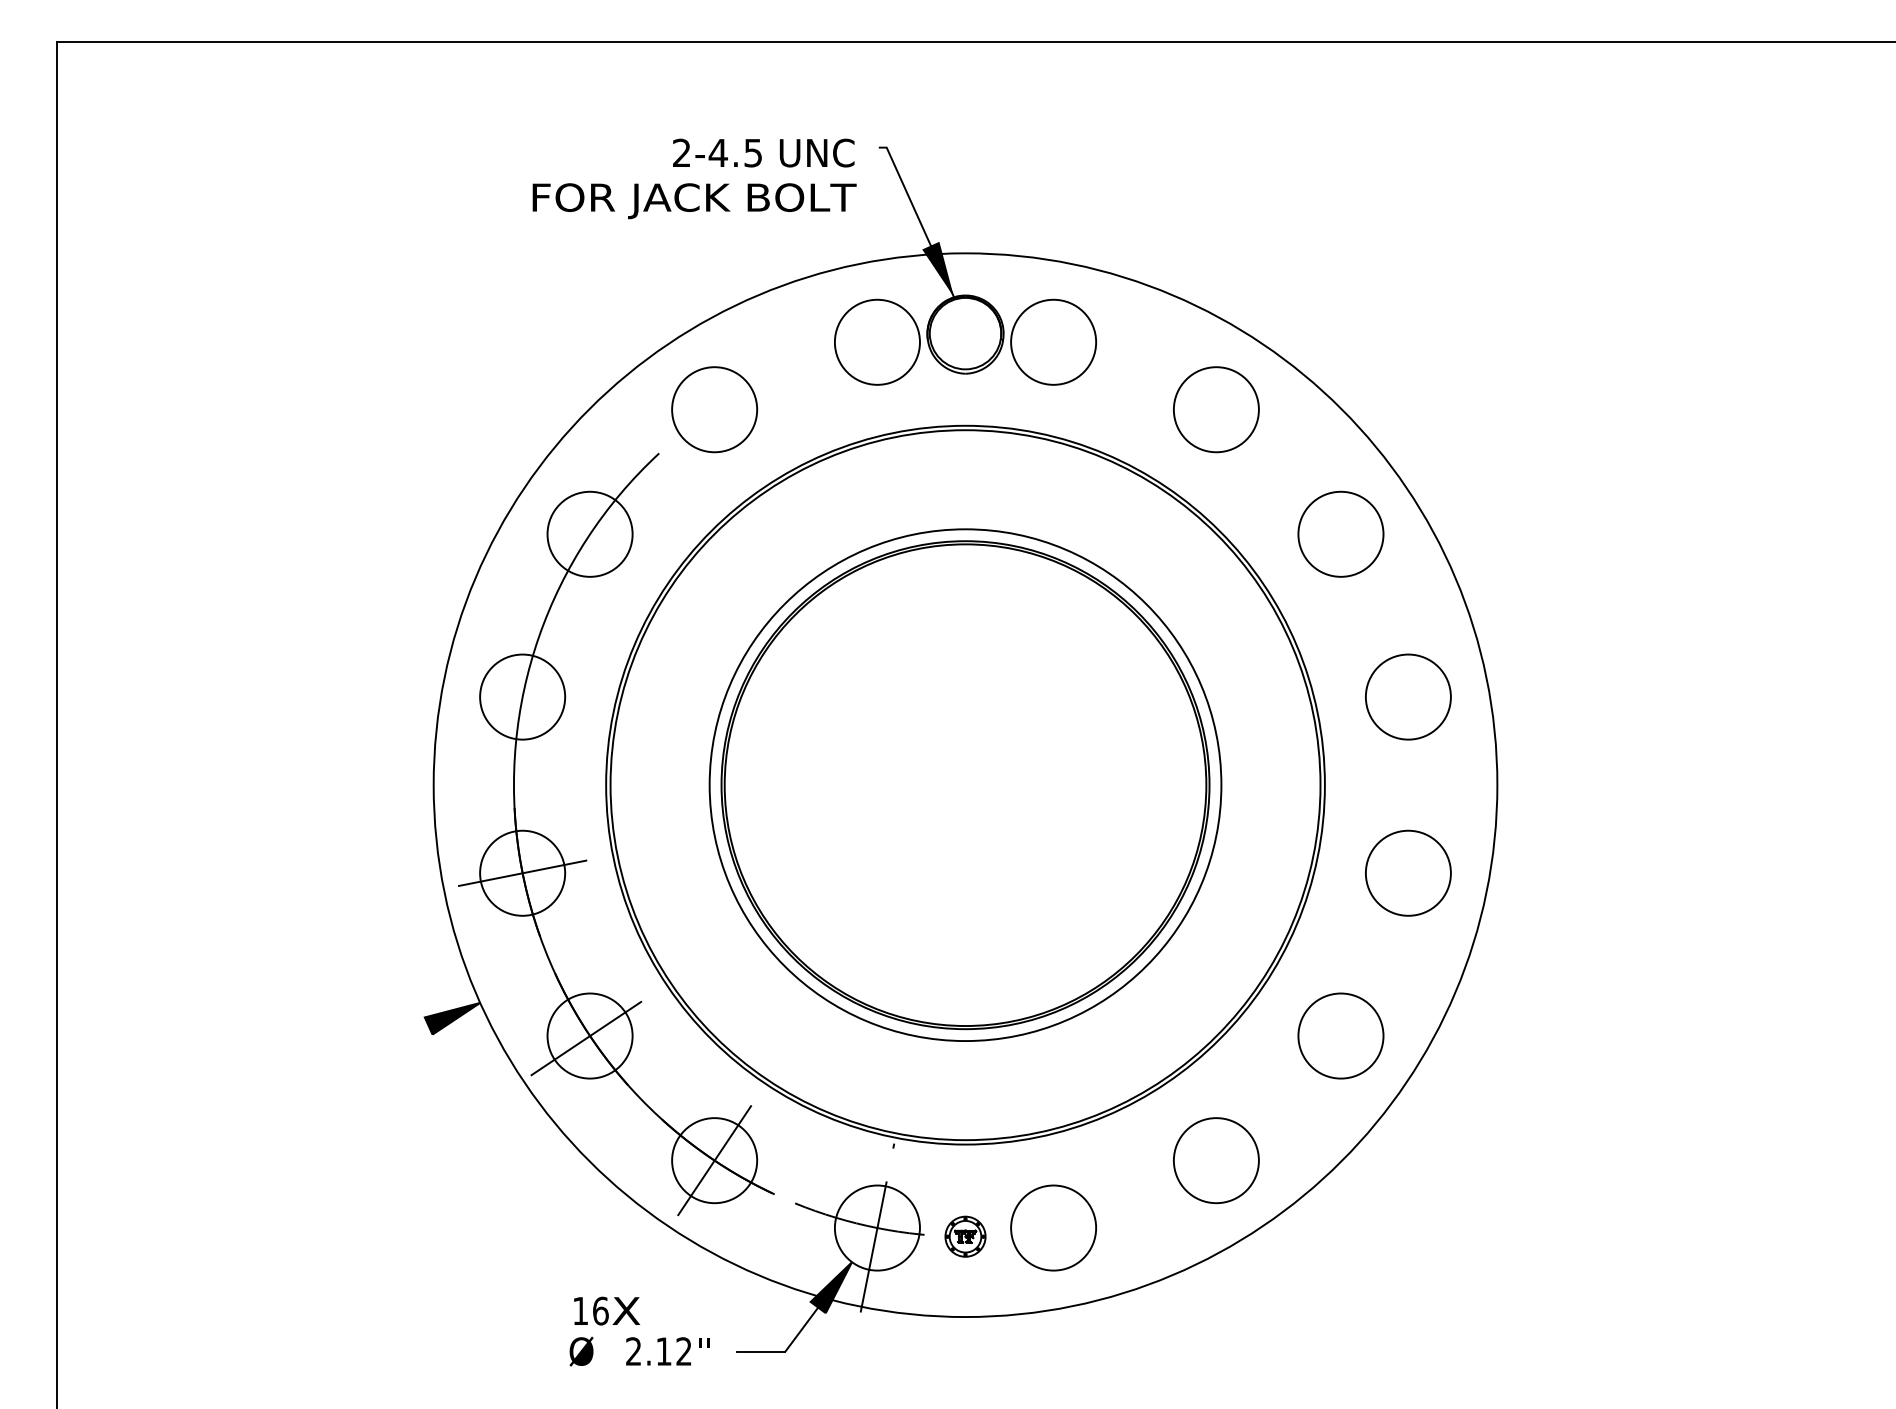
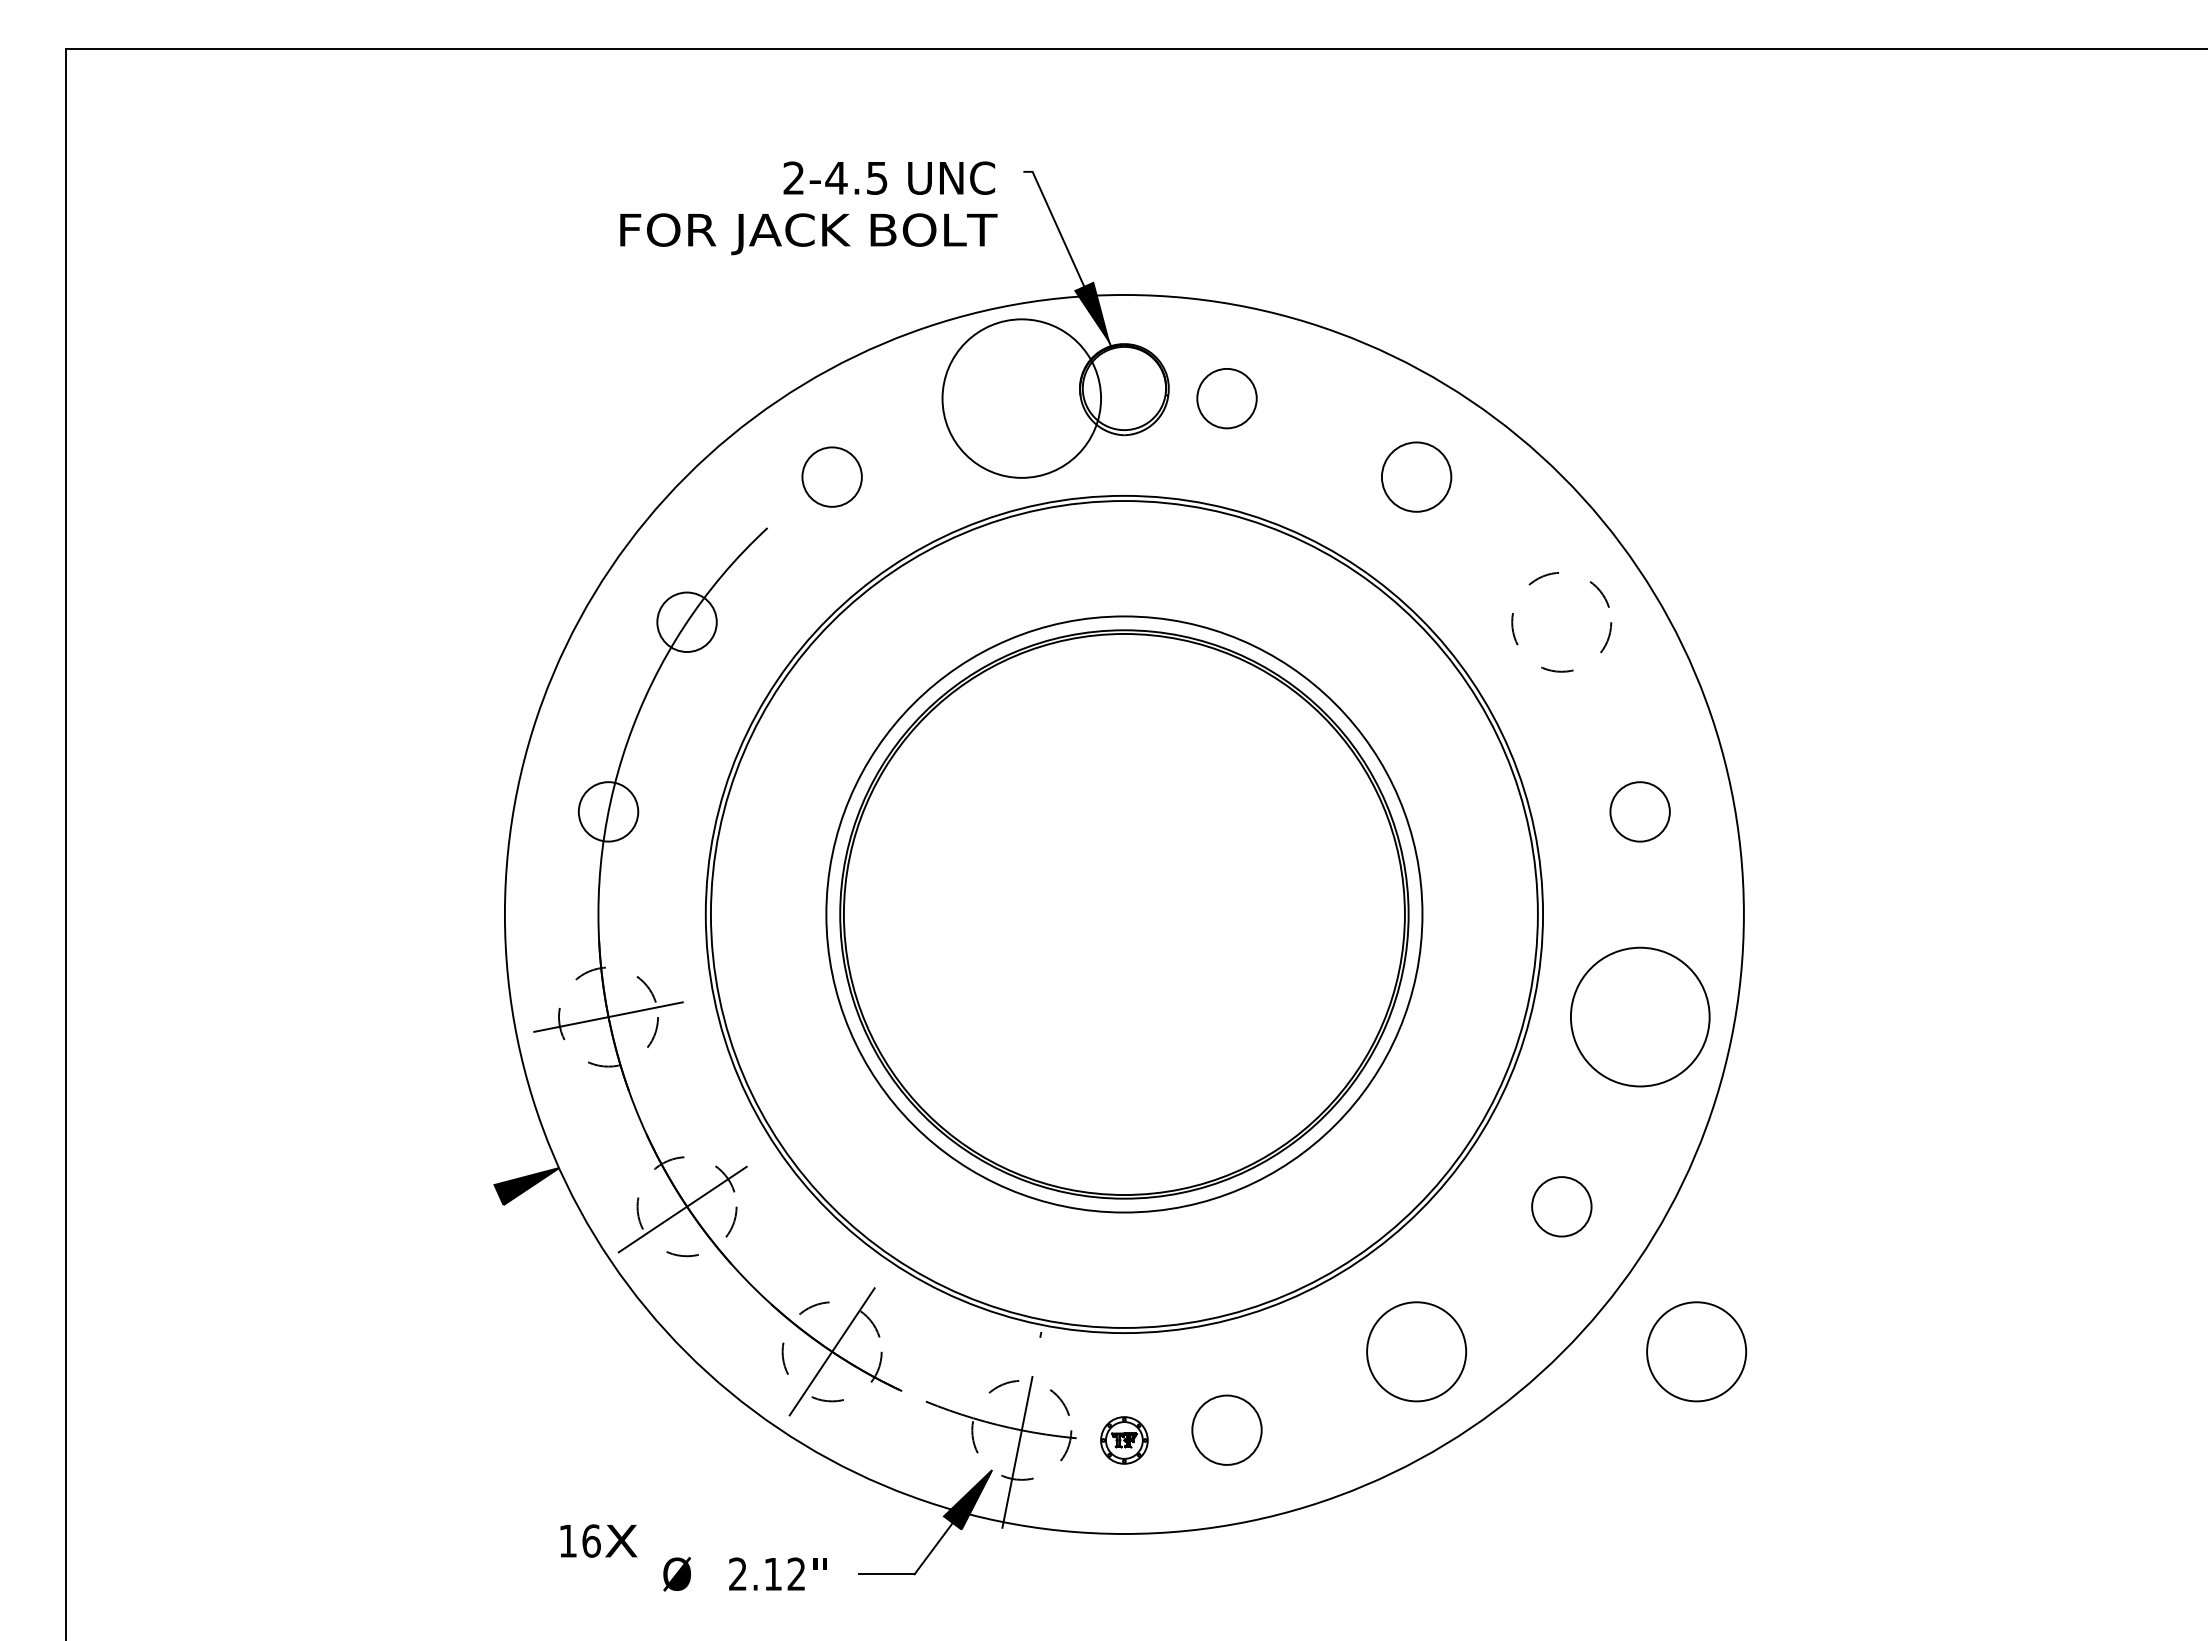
circle: (877, 342) -> (1021, 398), size x1.6
circle: (1053, 342) -> (1226, 398), size x0.6
circle: (714, 409) -> (831, 476), size x0.6
circle: (1216, 409) -> (1416, 476), size x0.7
circle: (589, 533) -> (686, 621), size x0.6
circle: (1340, 533) -> (1561, 621), solid -> dashed
circle: (522, 696) -> (608, 811), size x0.6
circle: (1407, 696) -> (1639, 811), size x0.6
circle: (522, 872) -> (608, 1016), solid -> dashed
circle: (1407, 872) -> (1639, 1016), size x1.4
circle: (589, 1035) -> (686, 1206), solid -> dashed
circle: (1340, 1035) -> (1561, 1206), size x0.6
circle: (714, 1160) -> (831, 1351), solid -> dashed
circle: (1456, 1160) -> (1696, 1351), added
circle: (877, 1227) -> (1021, 1429), solid -> dashed
circle: (1053, 1227) -> (1226, 1429), size x0.7
text: (606, 1310) -> (598, 1540), moved

